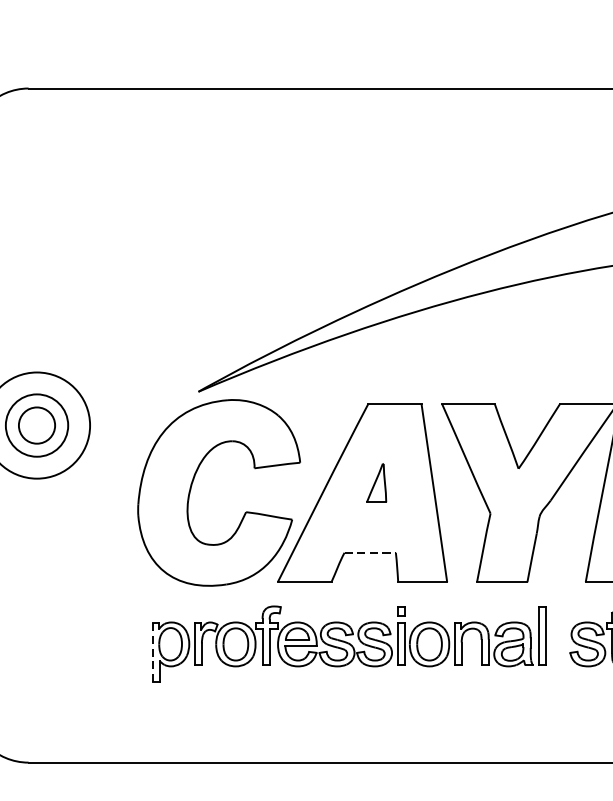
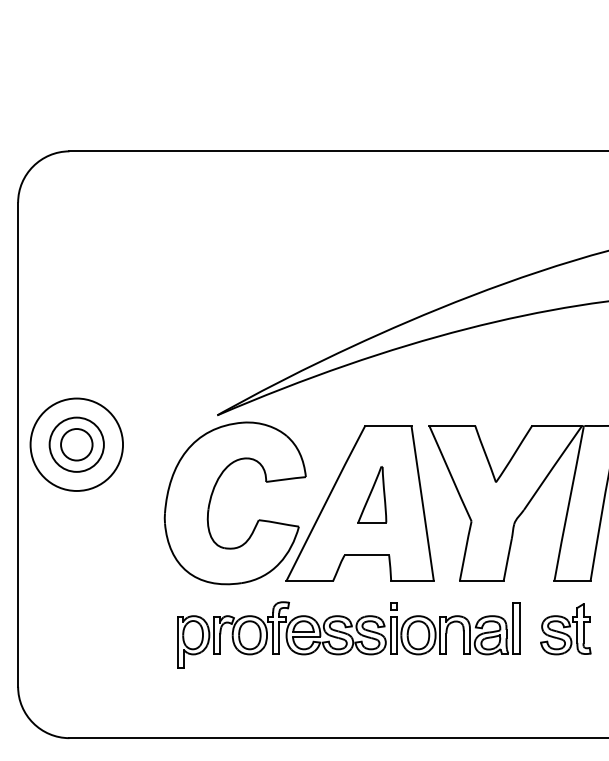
part: (376, 482) -> (372, 494), size x1.67
line: (370, 552) -> (367, 555), dashed -> solid
line: (152, 652) -> (177, 642), dashed -> solid

